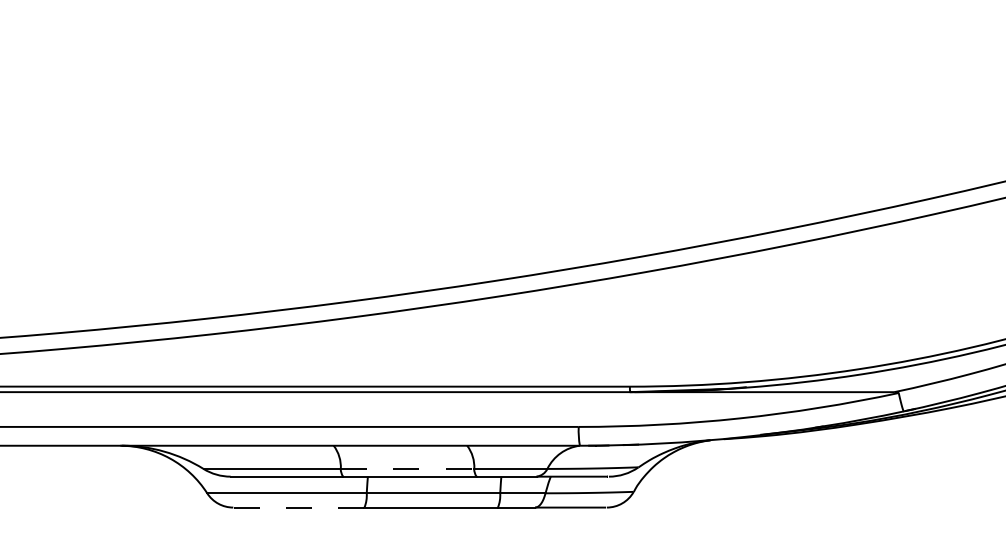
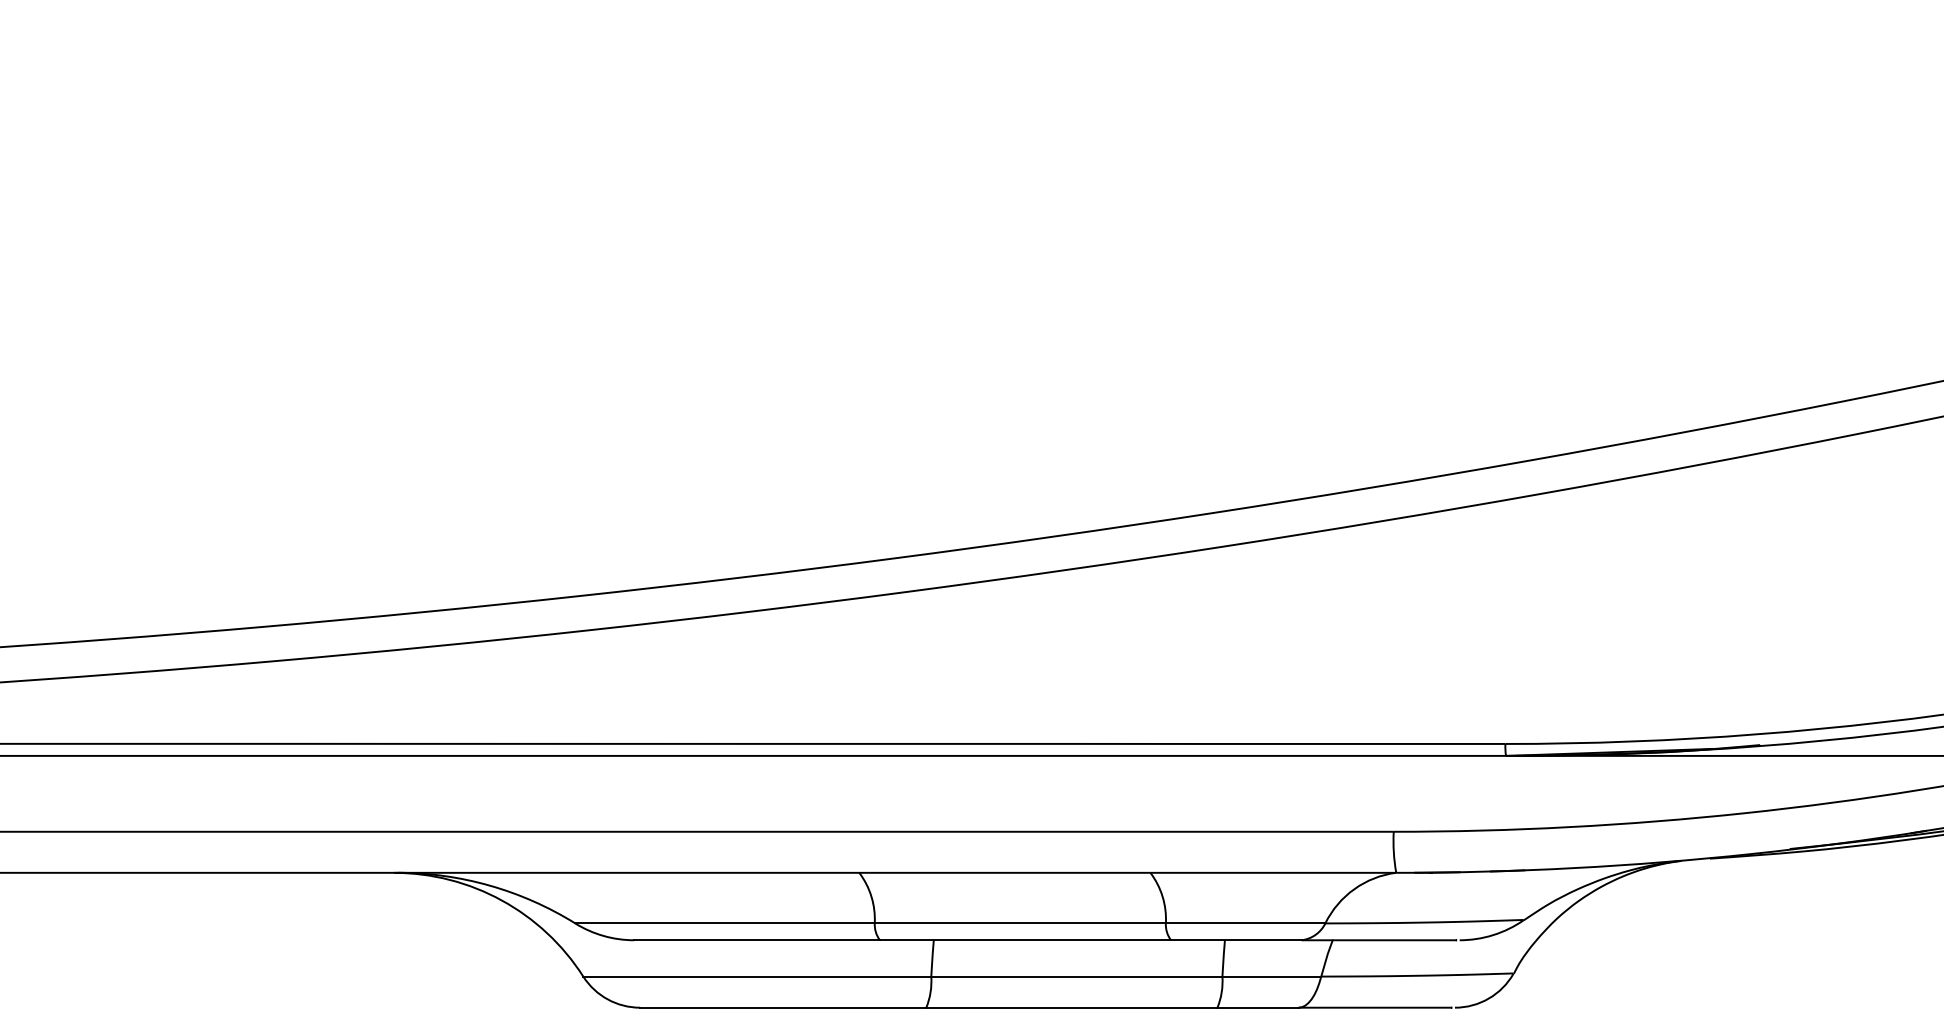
line: (407, 468) -> (1020, 922), dashed -> solid
line: (298, 507) -> (782, 1007), dashed -> solid

